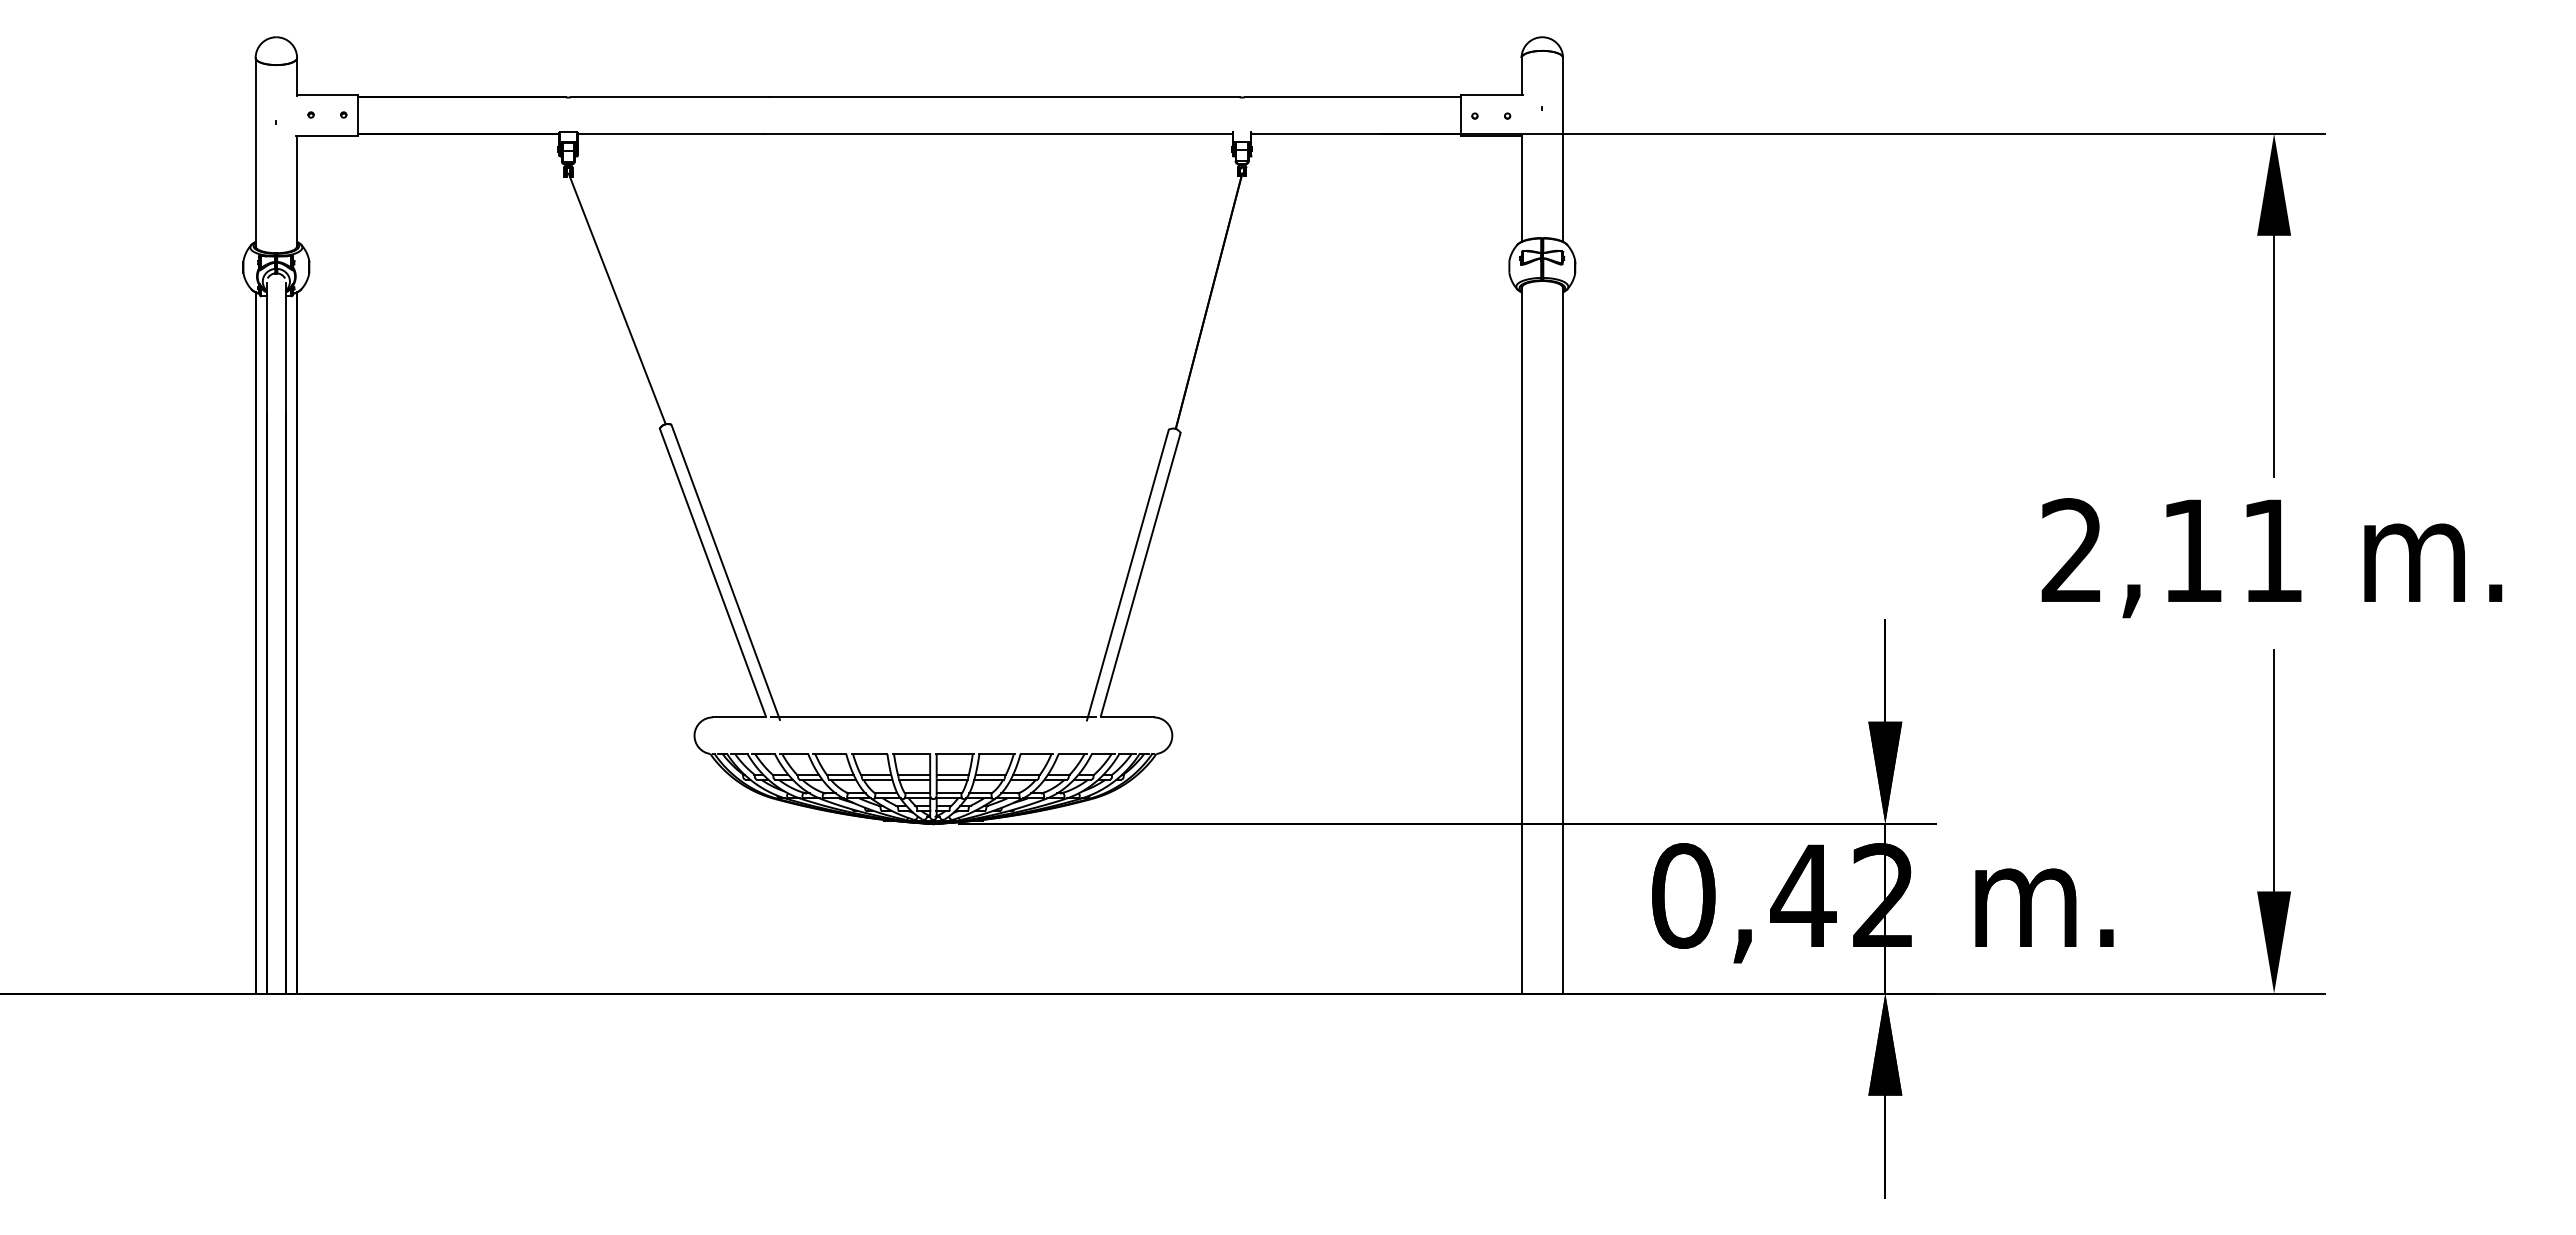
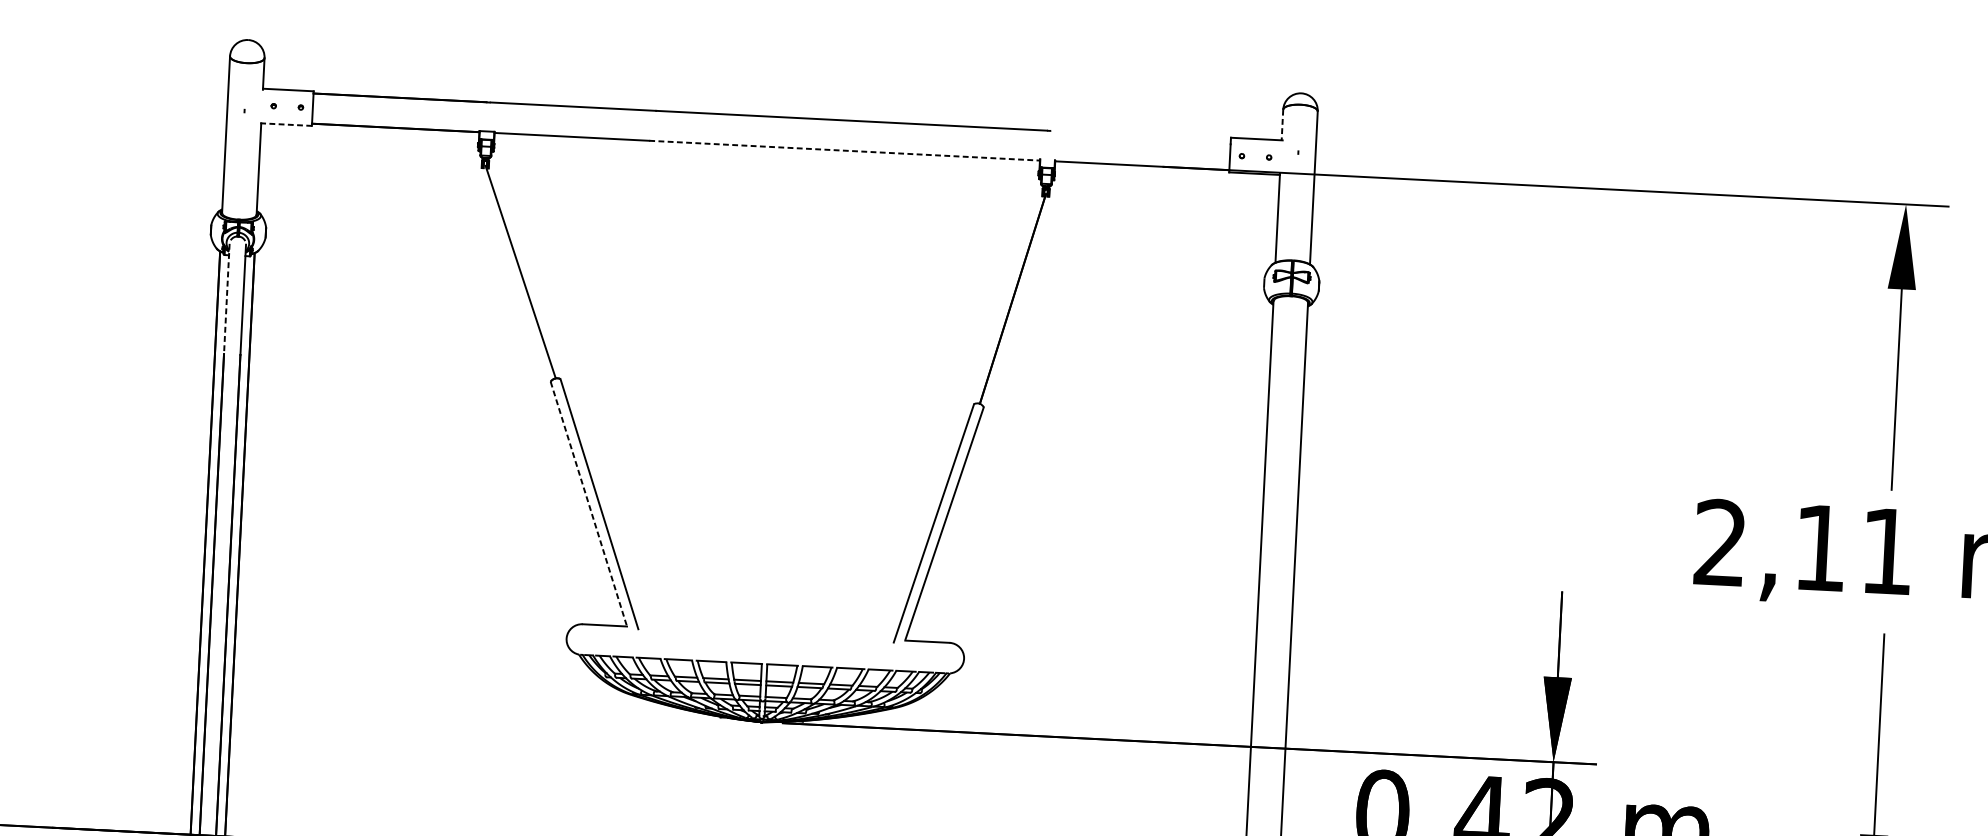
line: (1521, 76) -> (1282, 125), solid -> dashed
line: (1352, 97) -> (1140, 135), removed
line: (998, 133) -> (844, 150), solid -> dashed
line: (327, 136) -> (286, 124), solid -> dashed
line: (266, 349) -> (226, 299), solid -> dashed
line: (712, 572) -> (588, 503), solid -> dashed
line: (933, 717) -> (766, 633), removed

